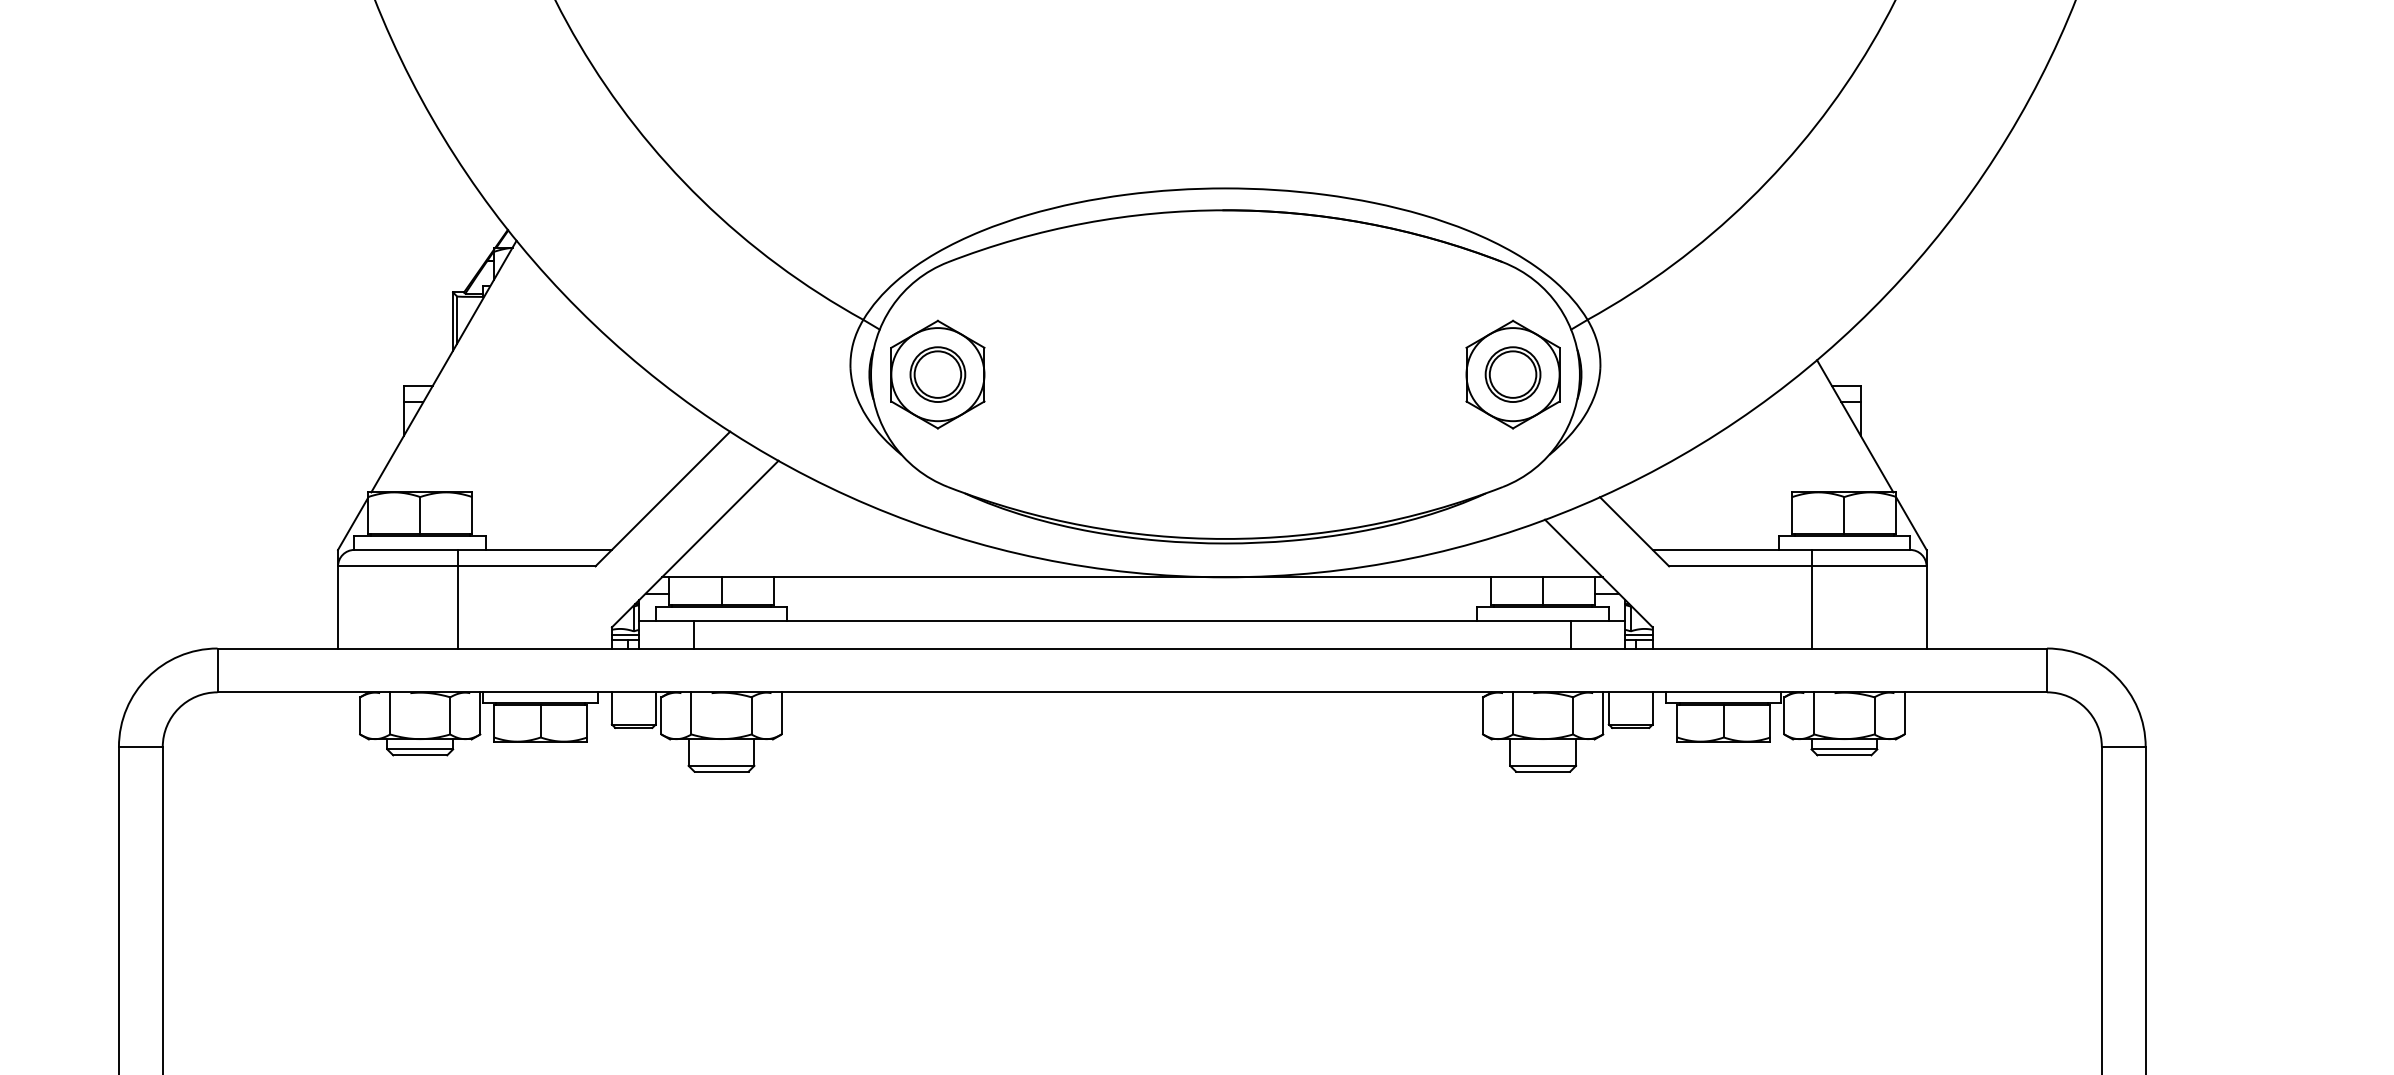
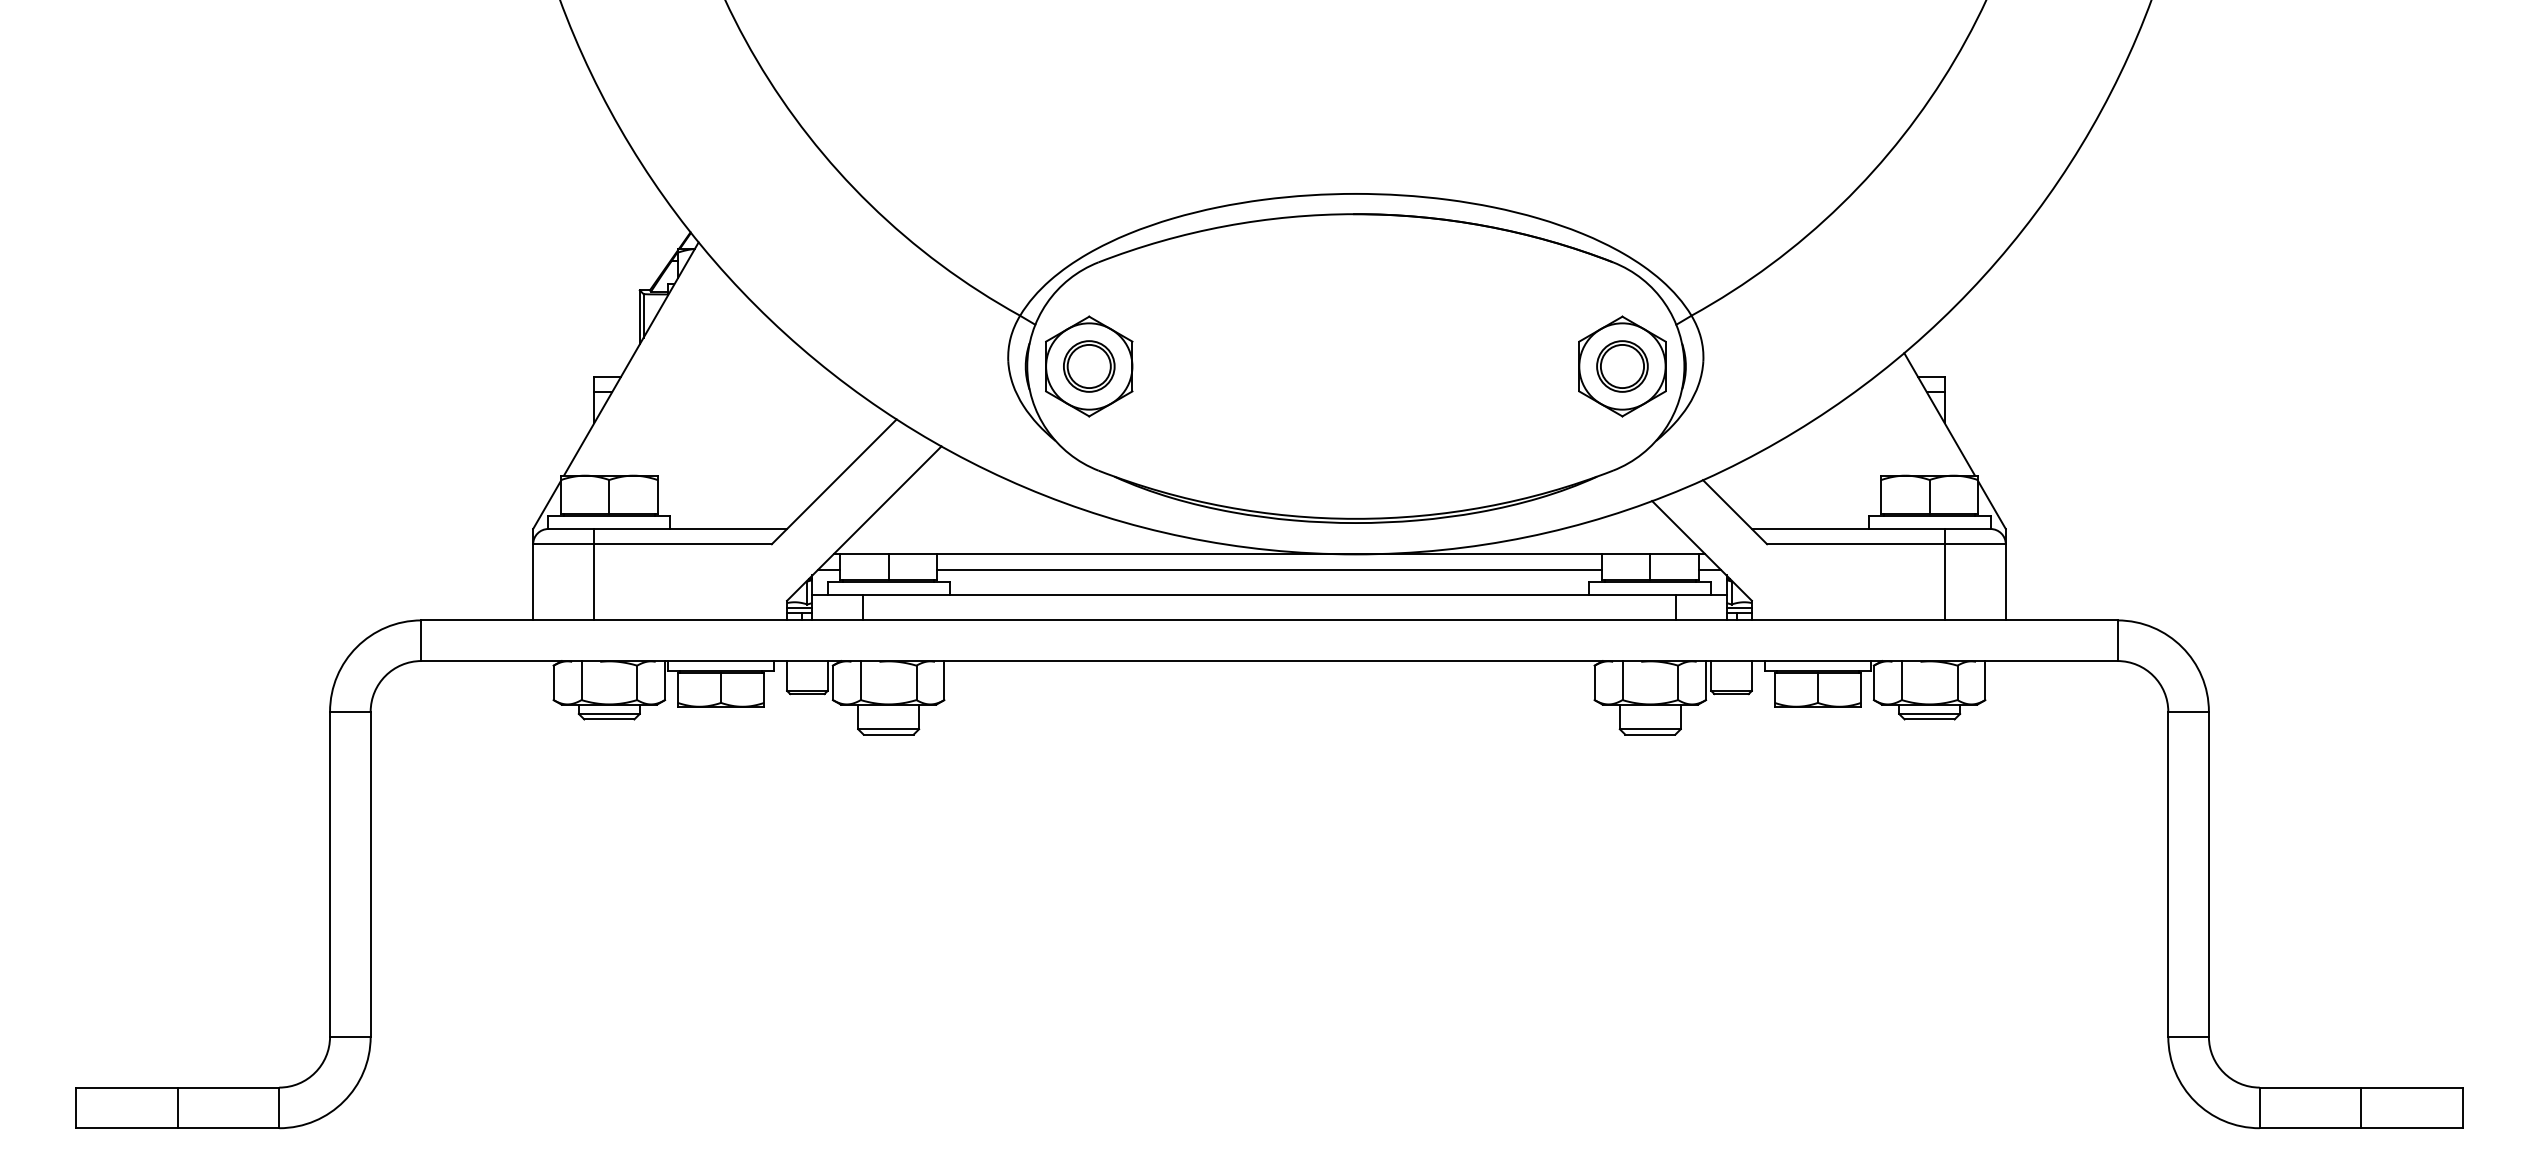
line: (1132, 593) -> (1269, 569), added
line: (458, 598) -> (594, 574), moved
line: (1811, 598) -> (1944, 574), moved

